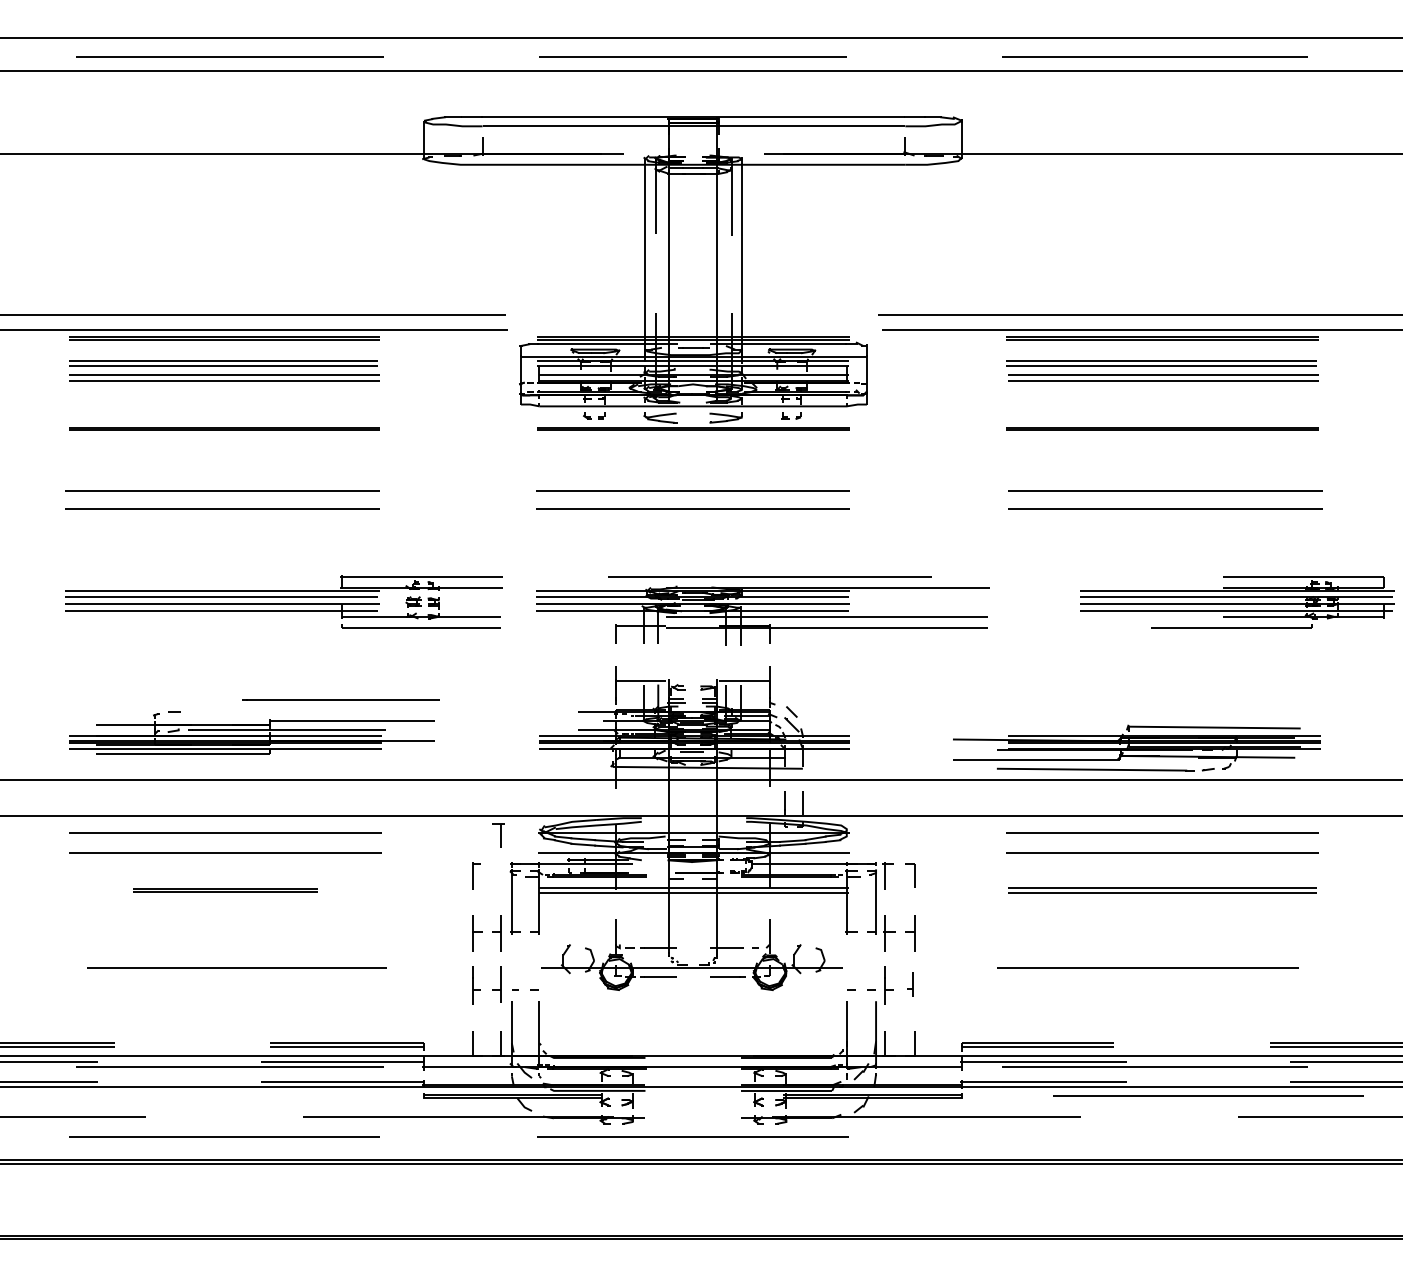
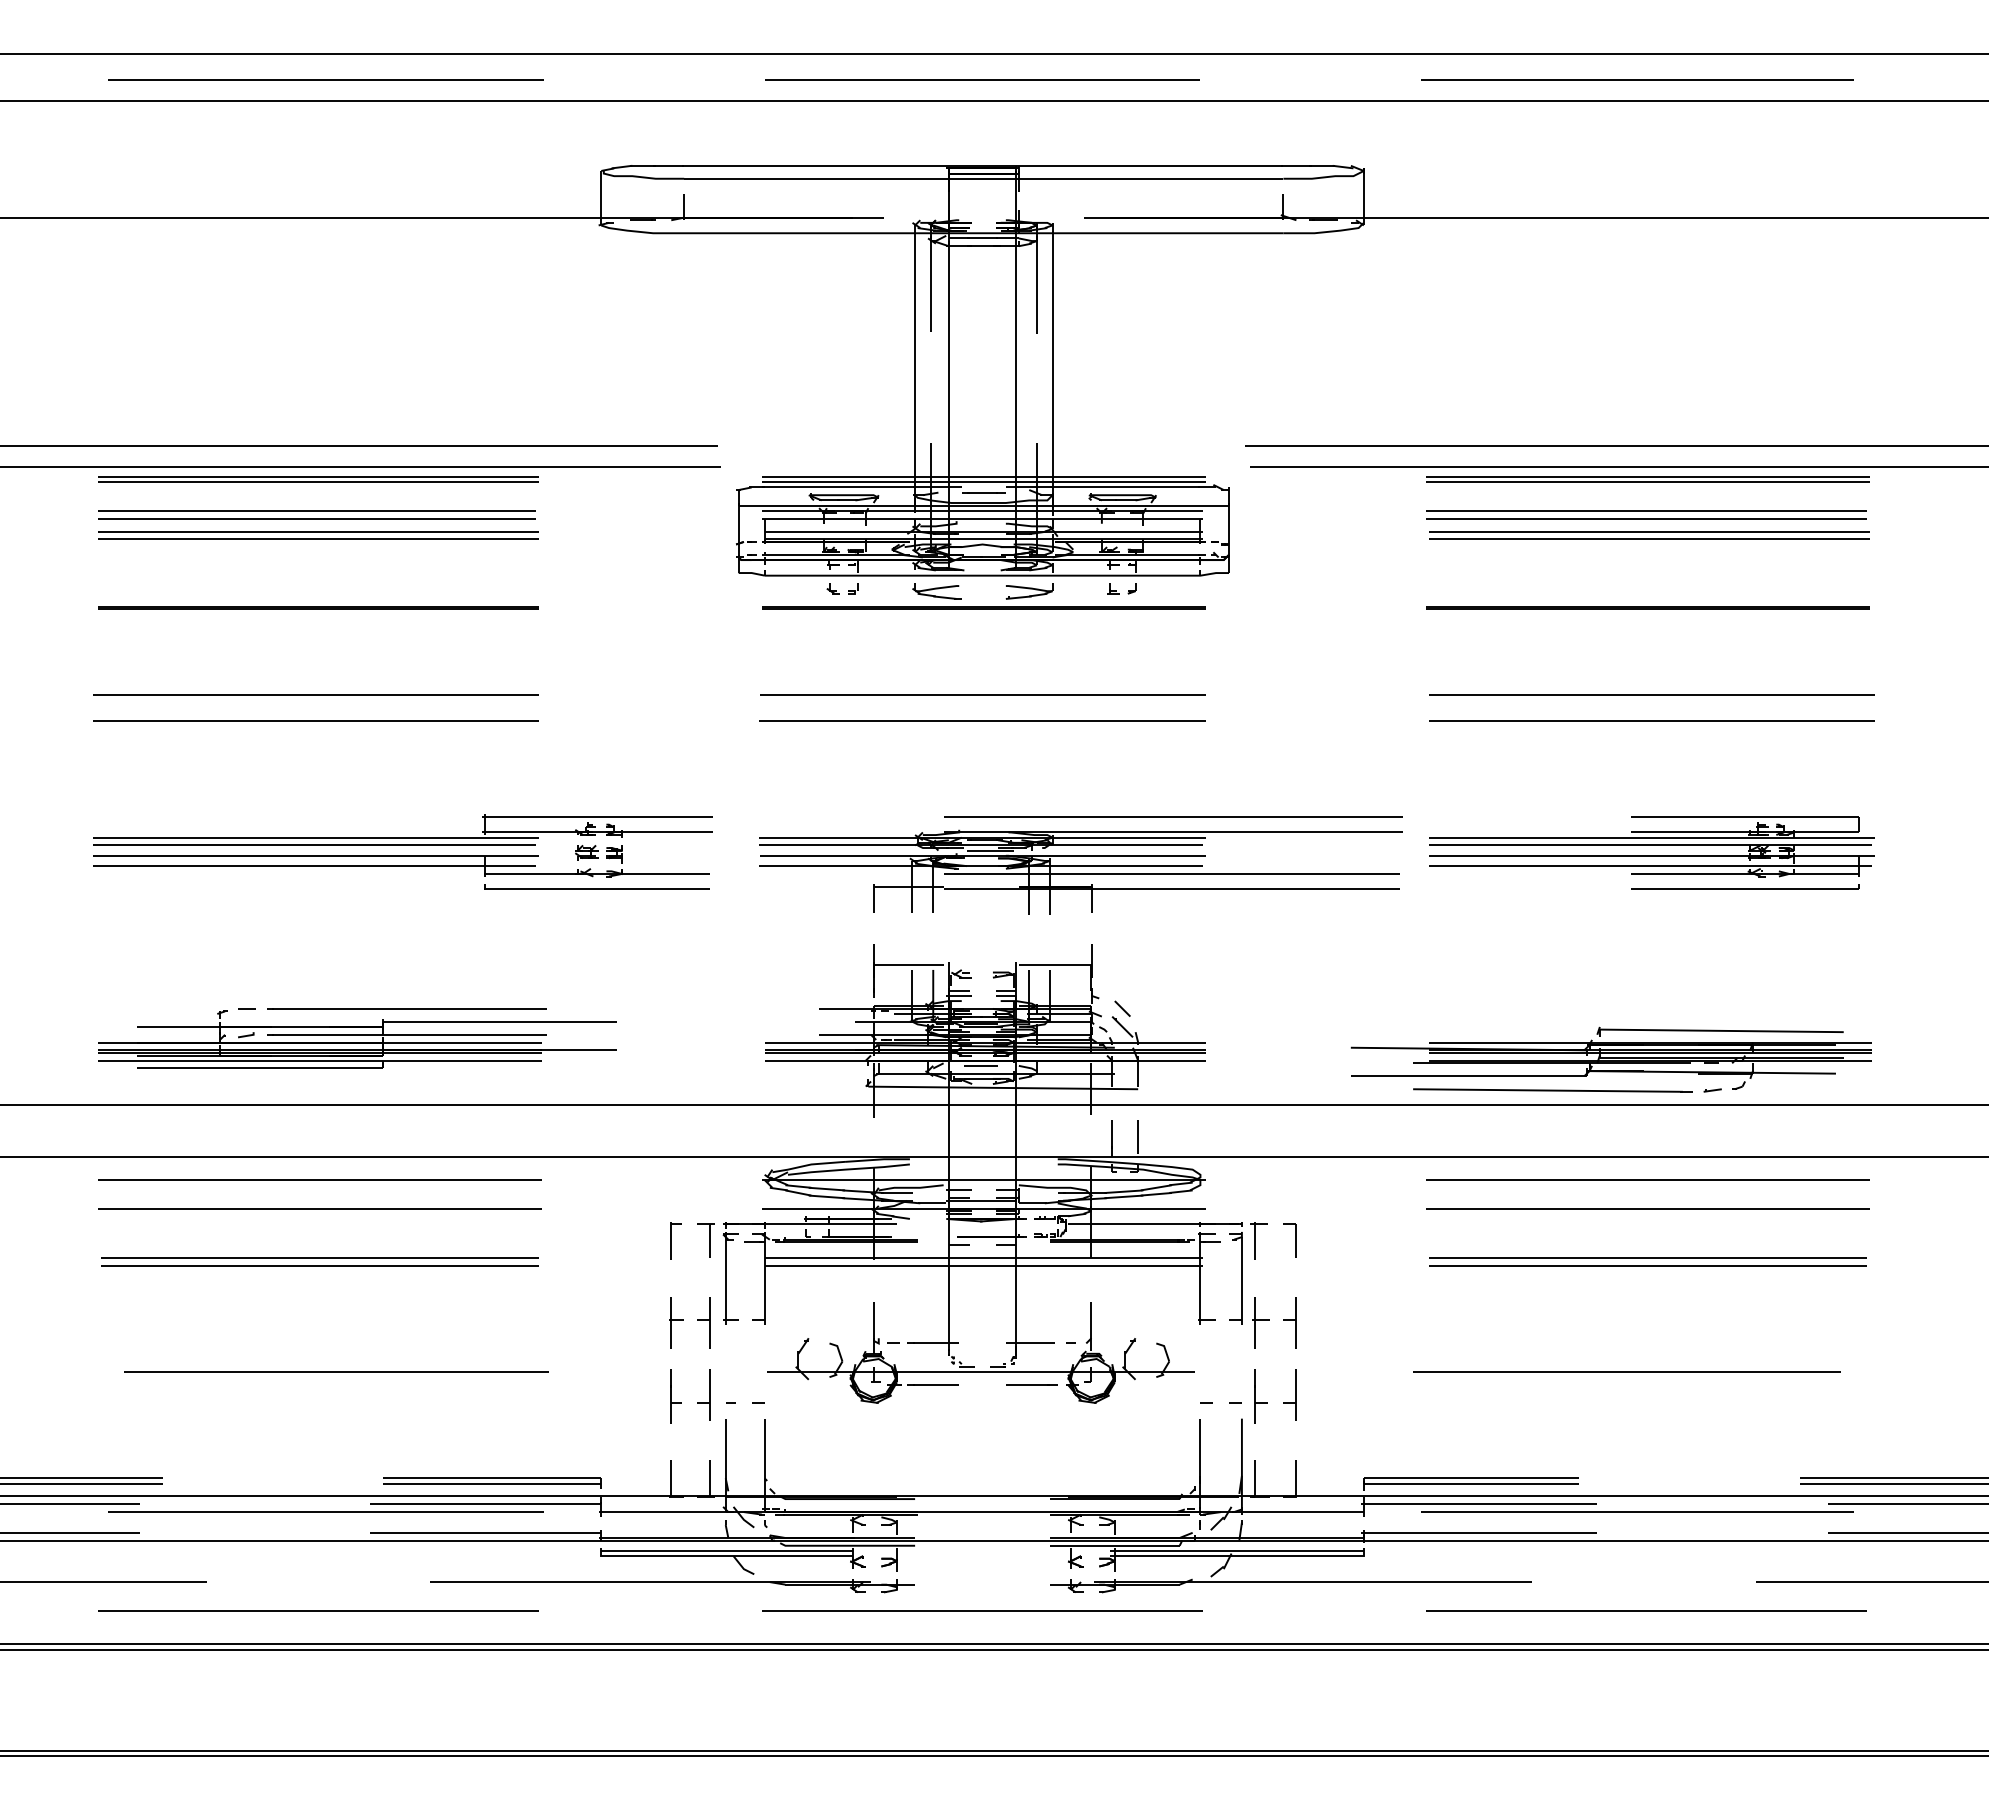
line: (770, 576) -> (1173, 816), moved
part: (1237, 597) -> (1651, 846), moved
line: (340, 699) -> (406, 1008), moved
part: (497, 835) -> (705, 1240), moved
part: (225, 890) -> (319, 1261), size x1.67
part: (909, 984) -> (1289, 1394), size x1.43
line: (1208, 1096) -> (1646, 1610), moved

